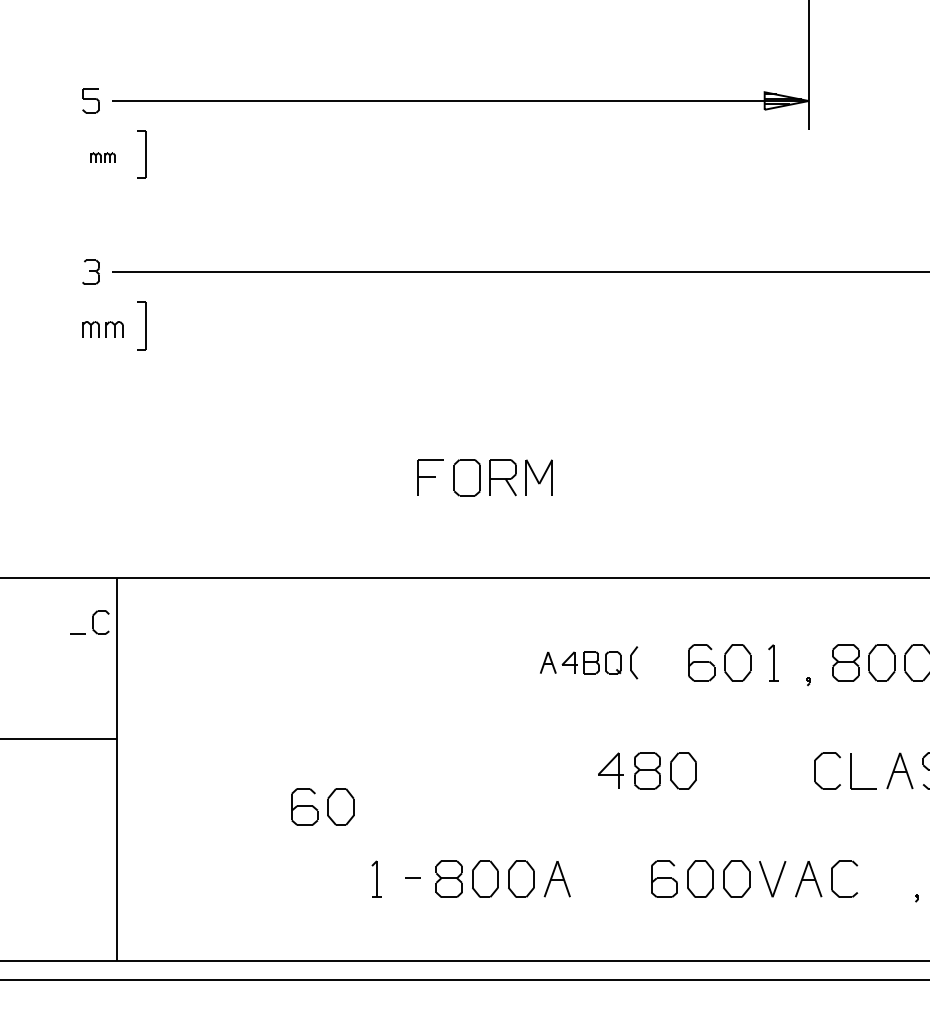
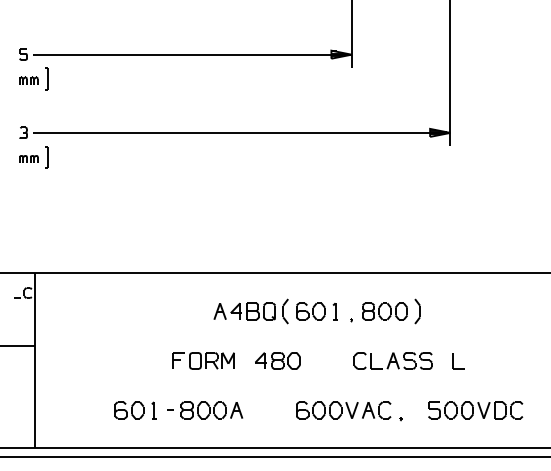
part: (102, 157) -> (28, 80), size x1.67
part: (484, 476) -> (203, 360), moved
part: (587, 662) -> (250, 311), size x1.67
part: (322, 807) -> (129, 410), moved
part: (753, 879) -> (343, 410), moved

